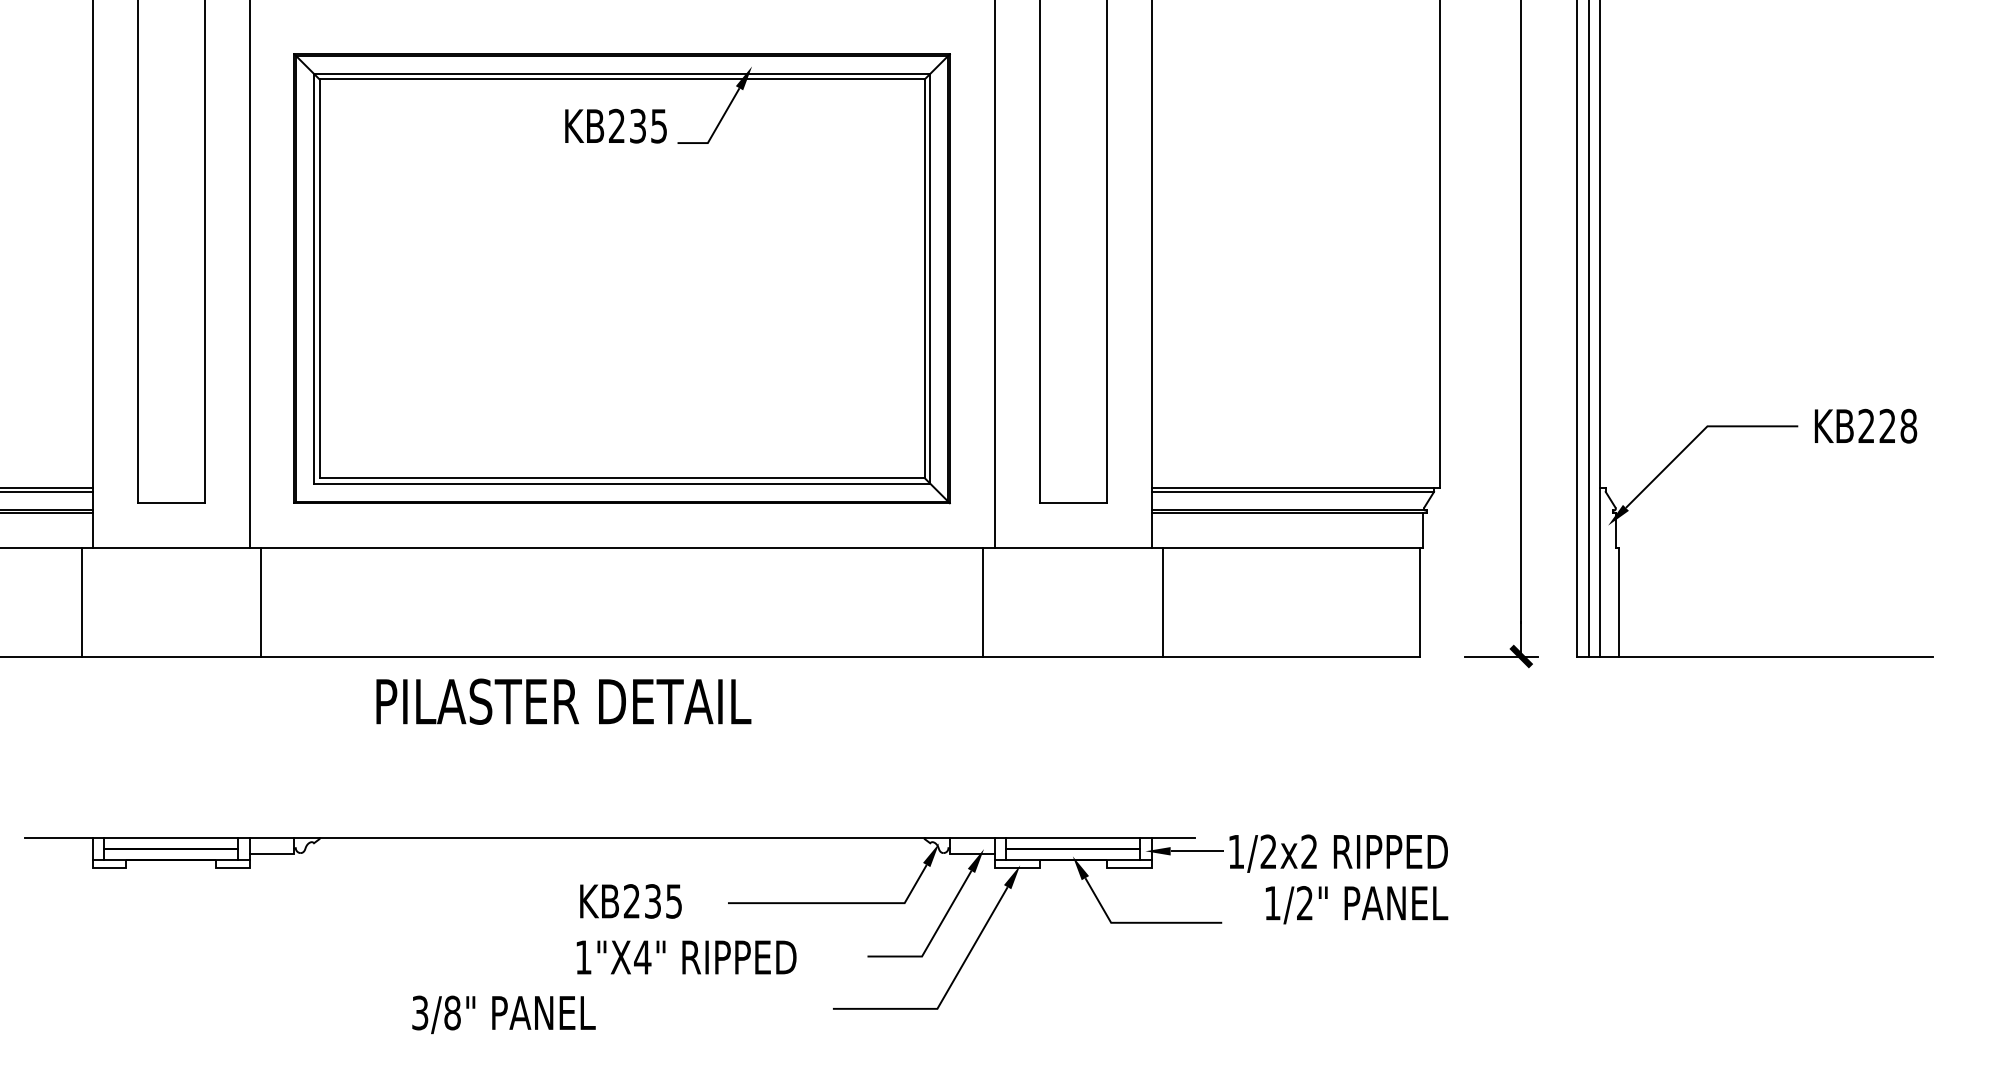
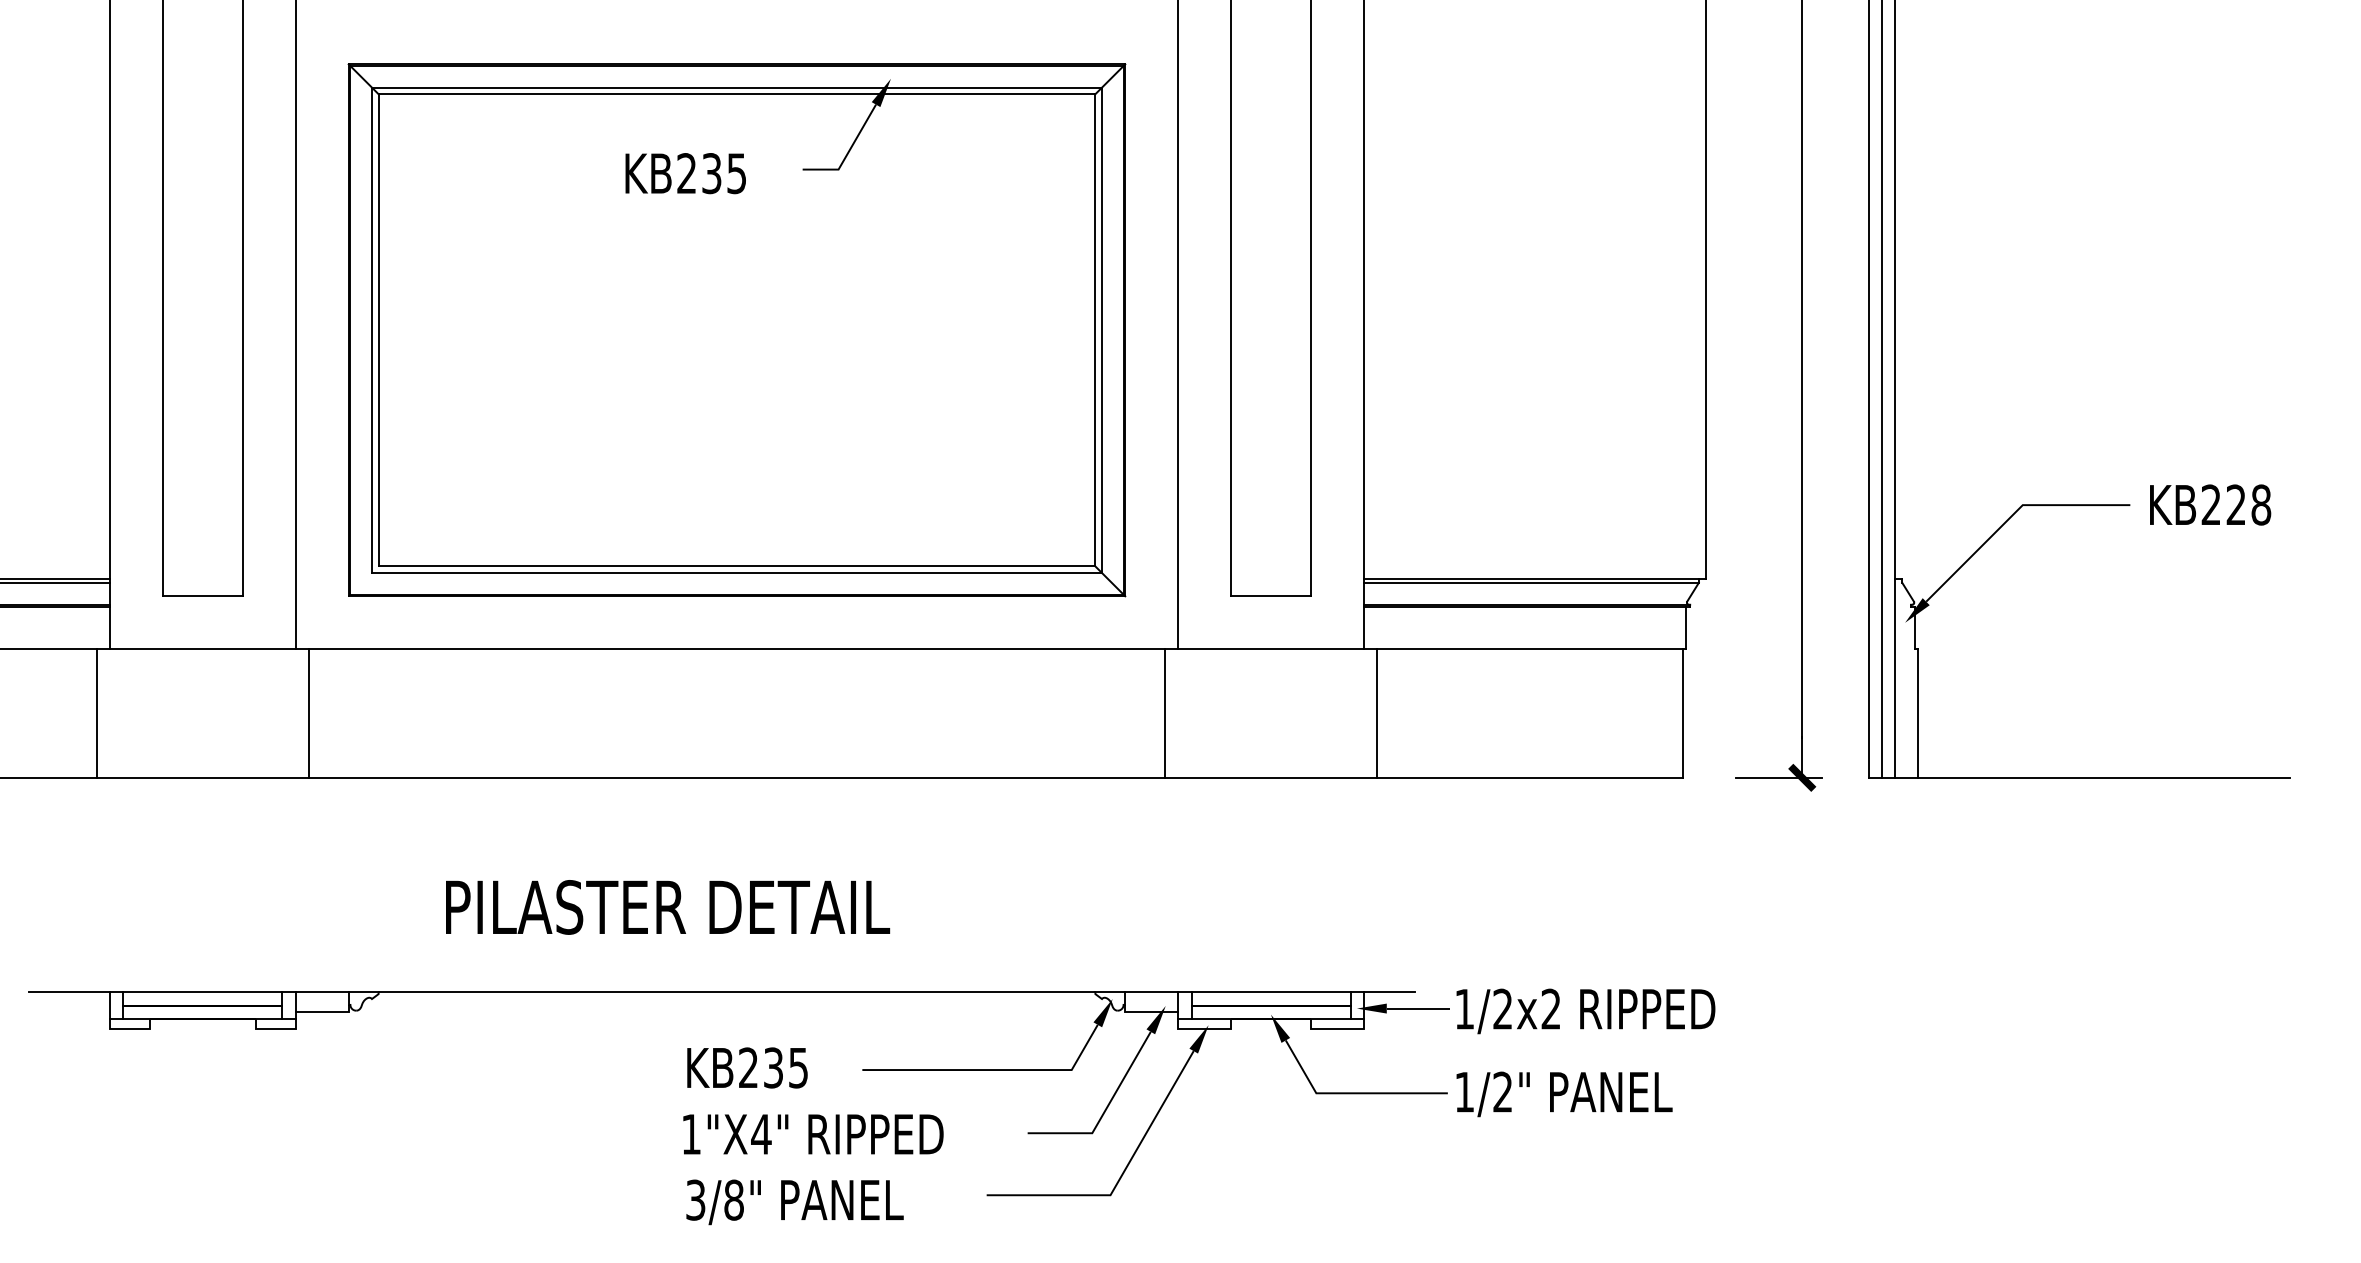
text: (615, 126) -> (685, 173), moved
text: (564, 701) -> (668, 907), moved
text: (1356, 905) -> (1564, 1094), moved
text: (503, 1014) -> (794, 1202), moved

